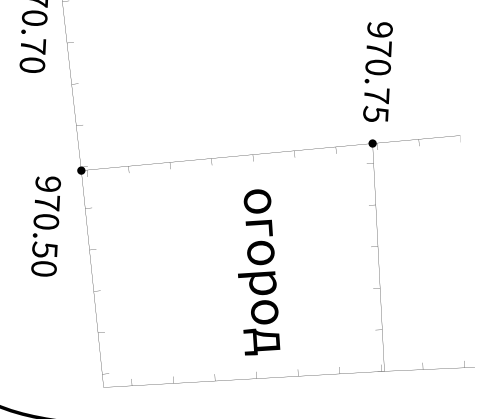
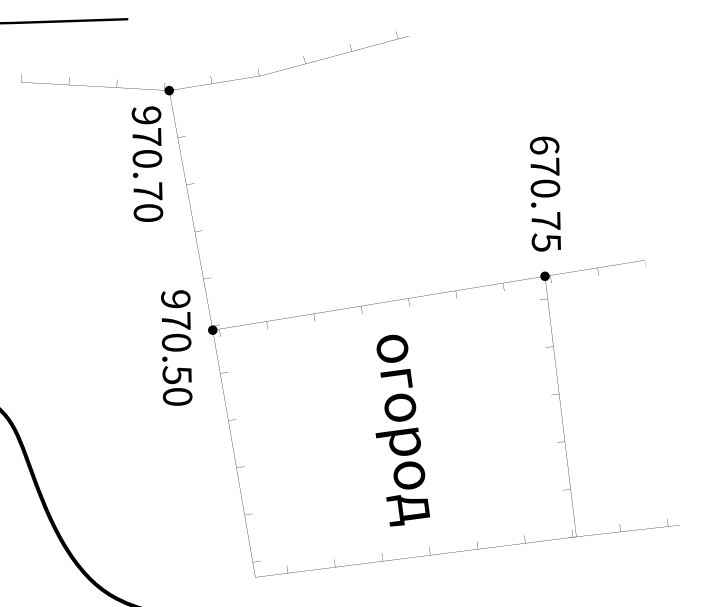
text: (379, 30) -> (544, 145), 970.75 -> 670.75
text: (45, 225) -> (176, 347), moved
text: (261, 272) -> (402, 430), moved

